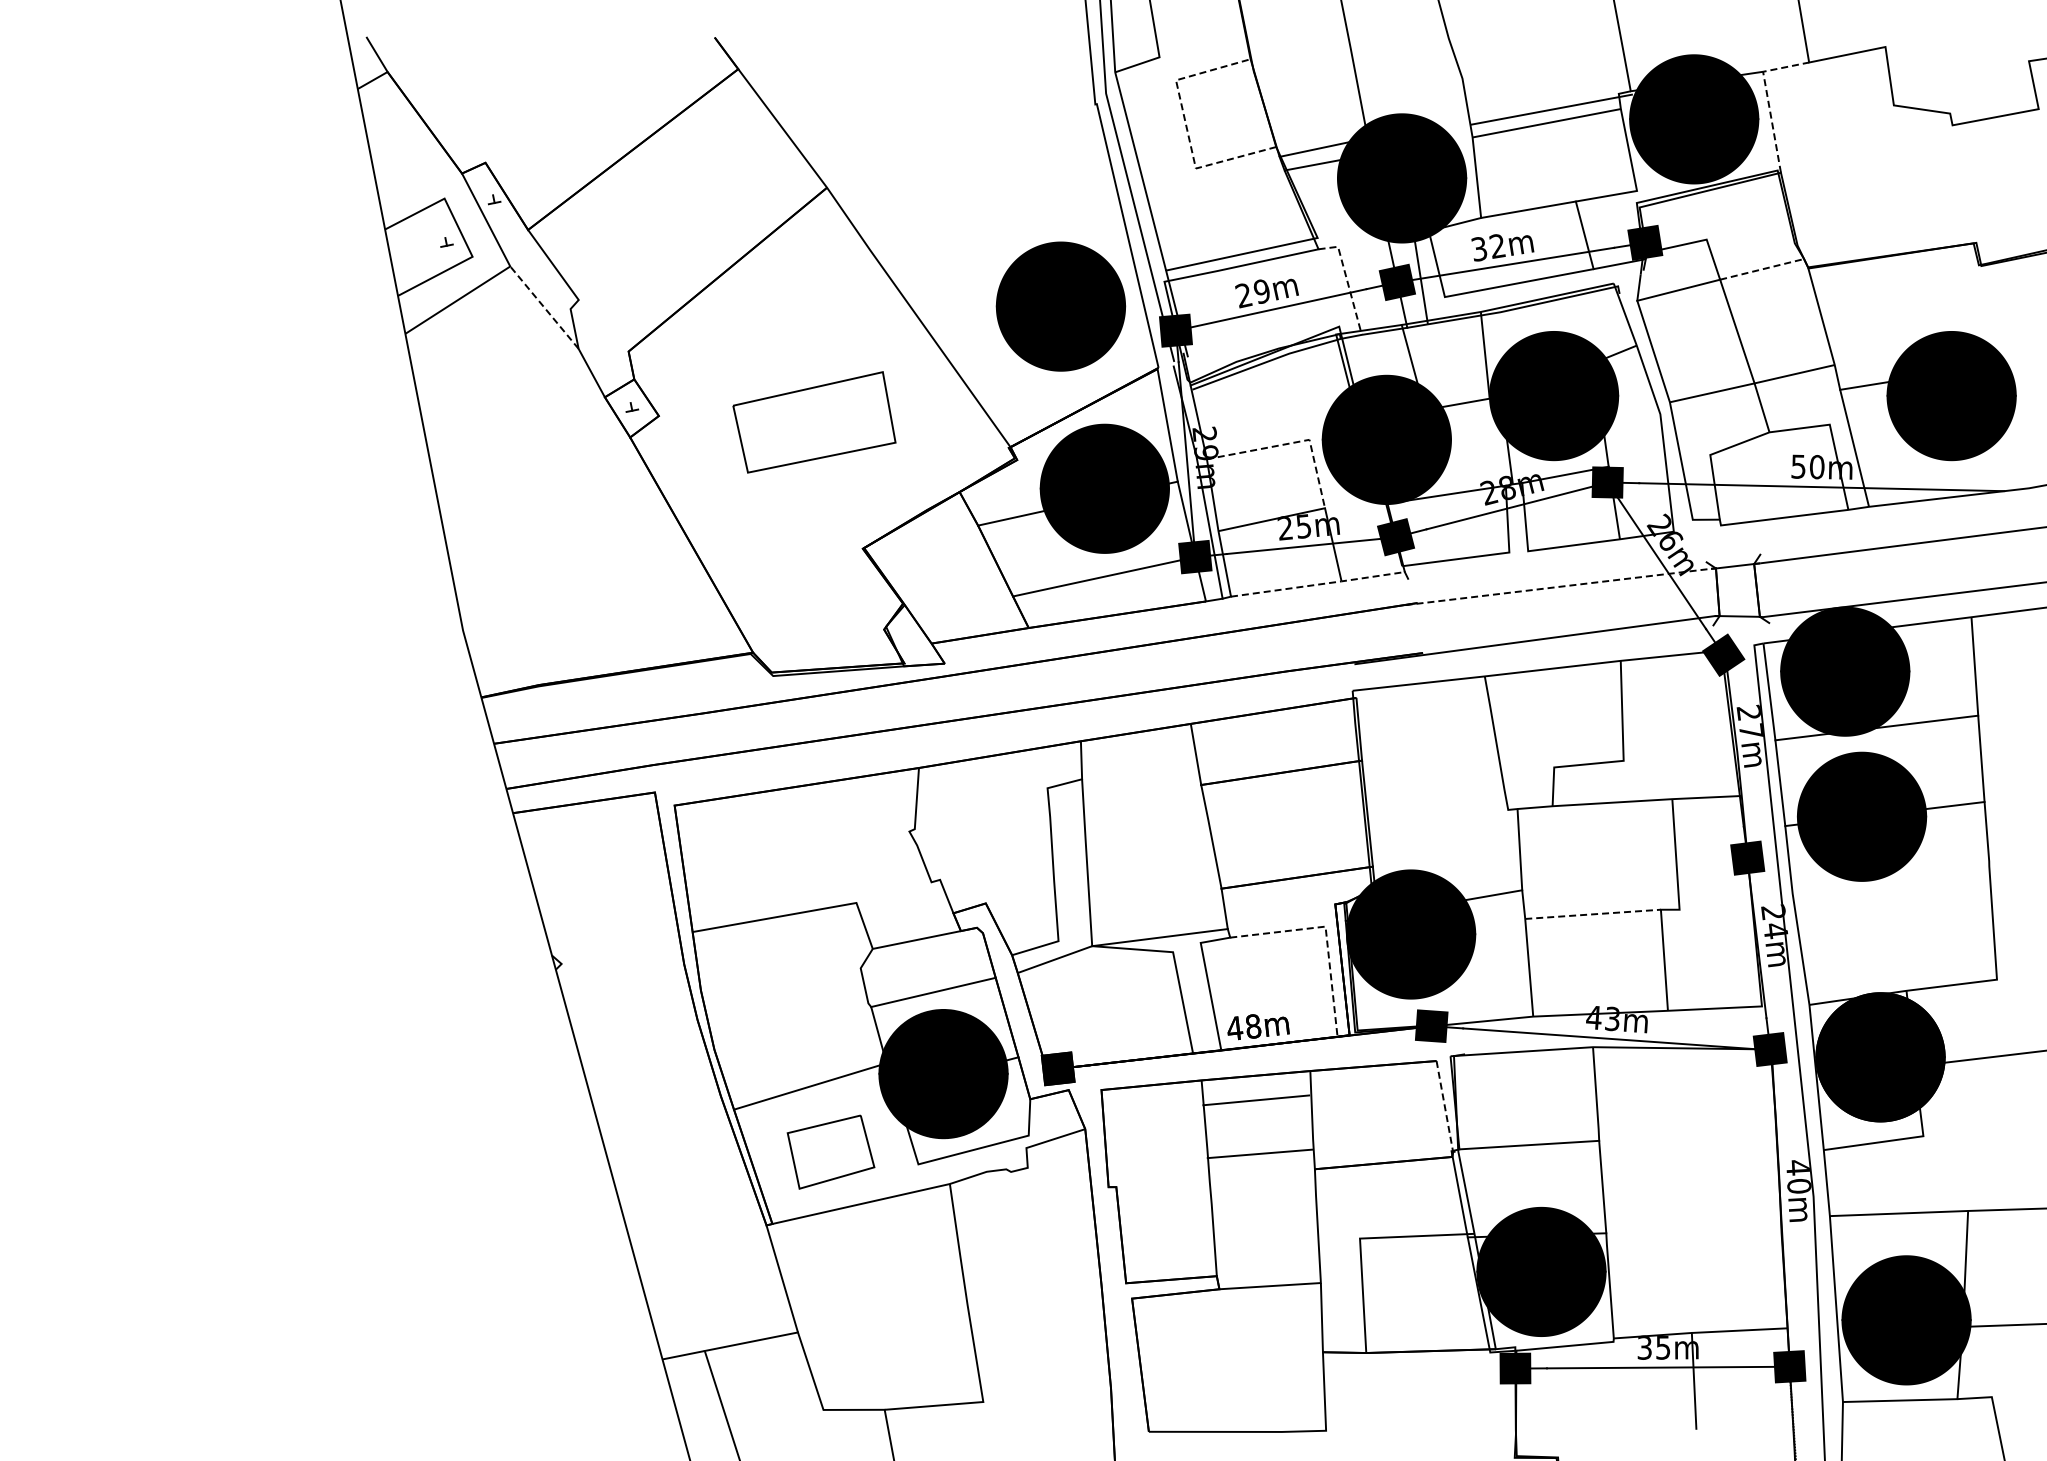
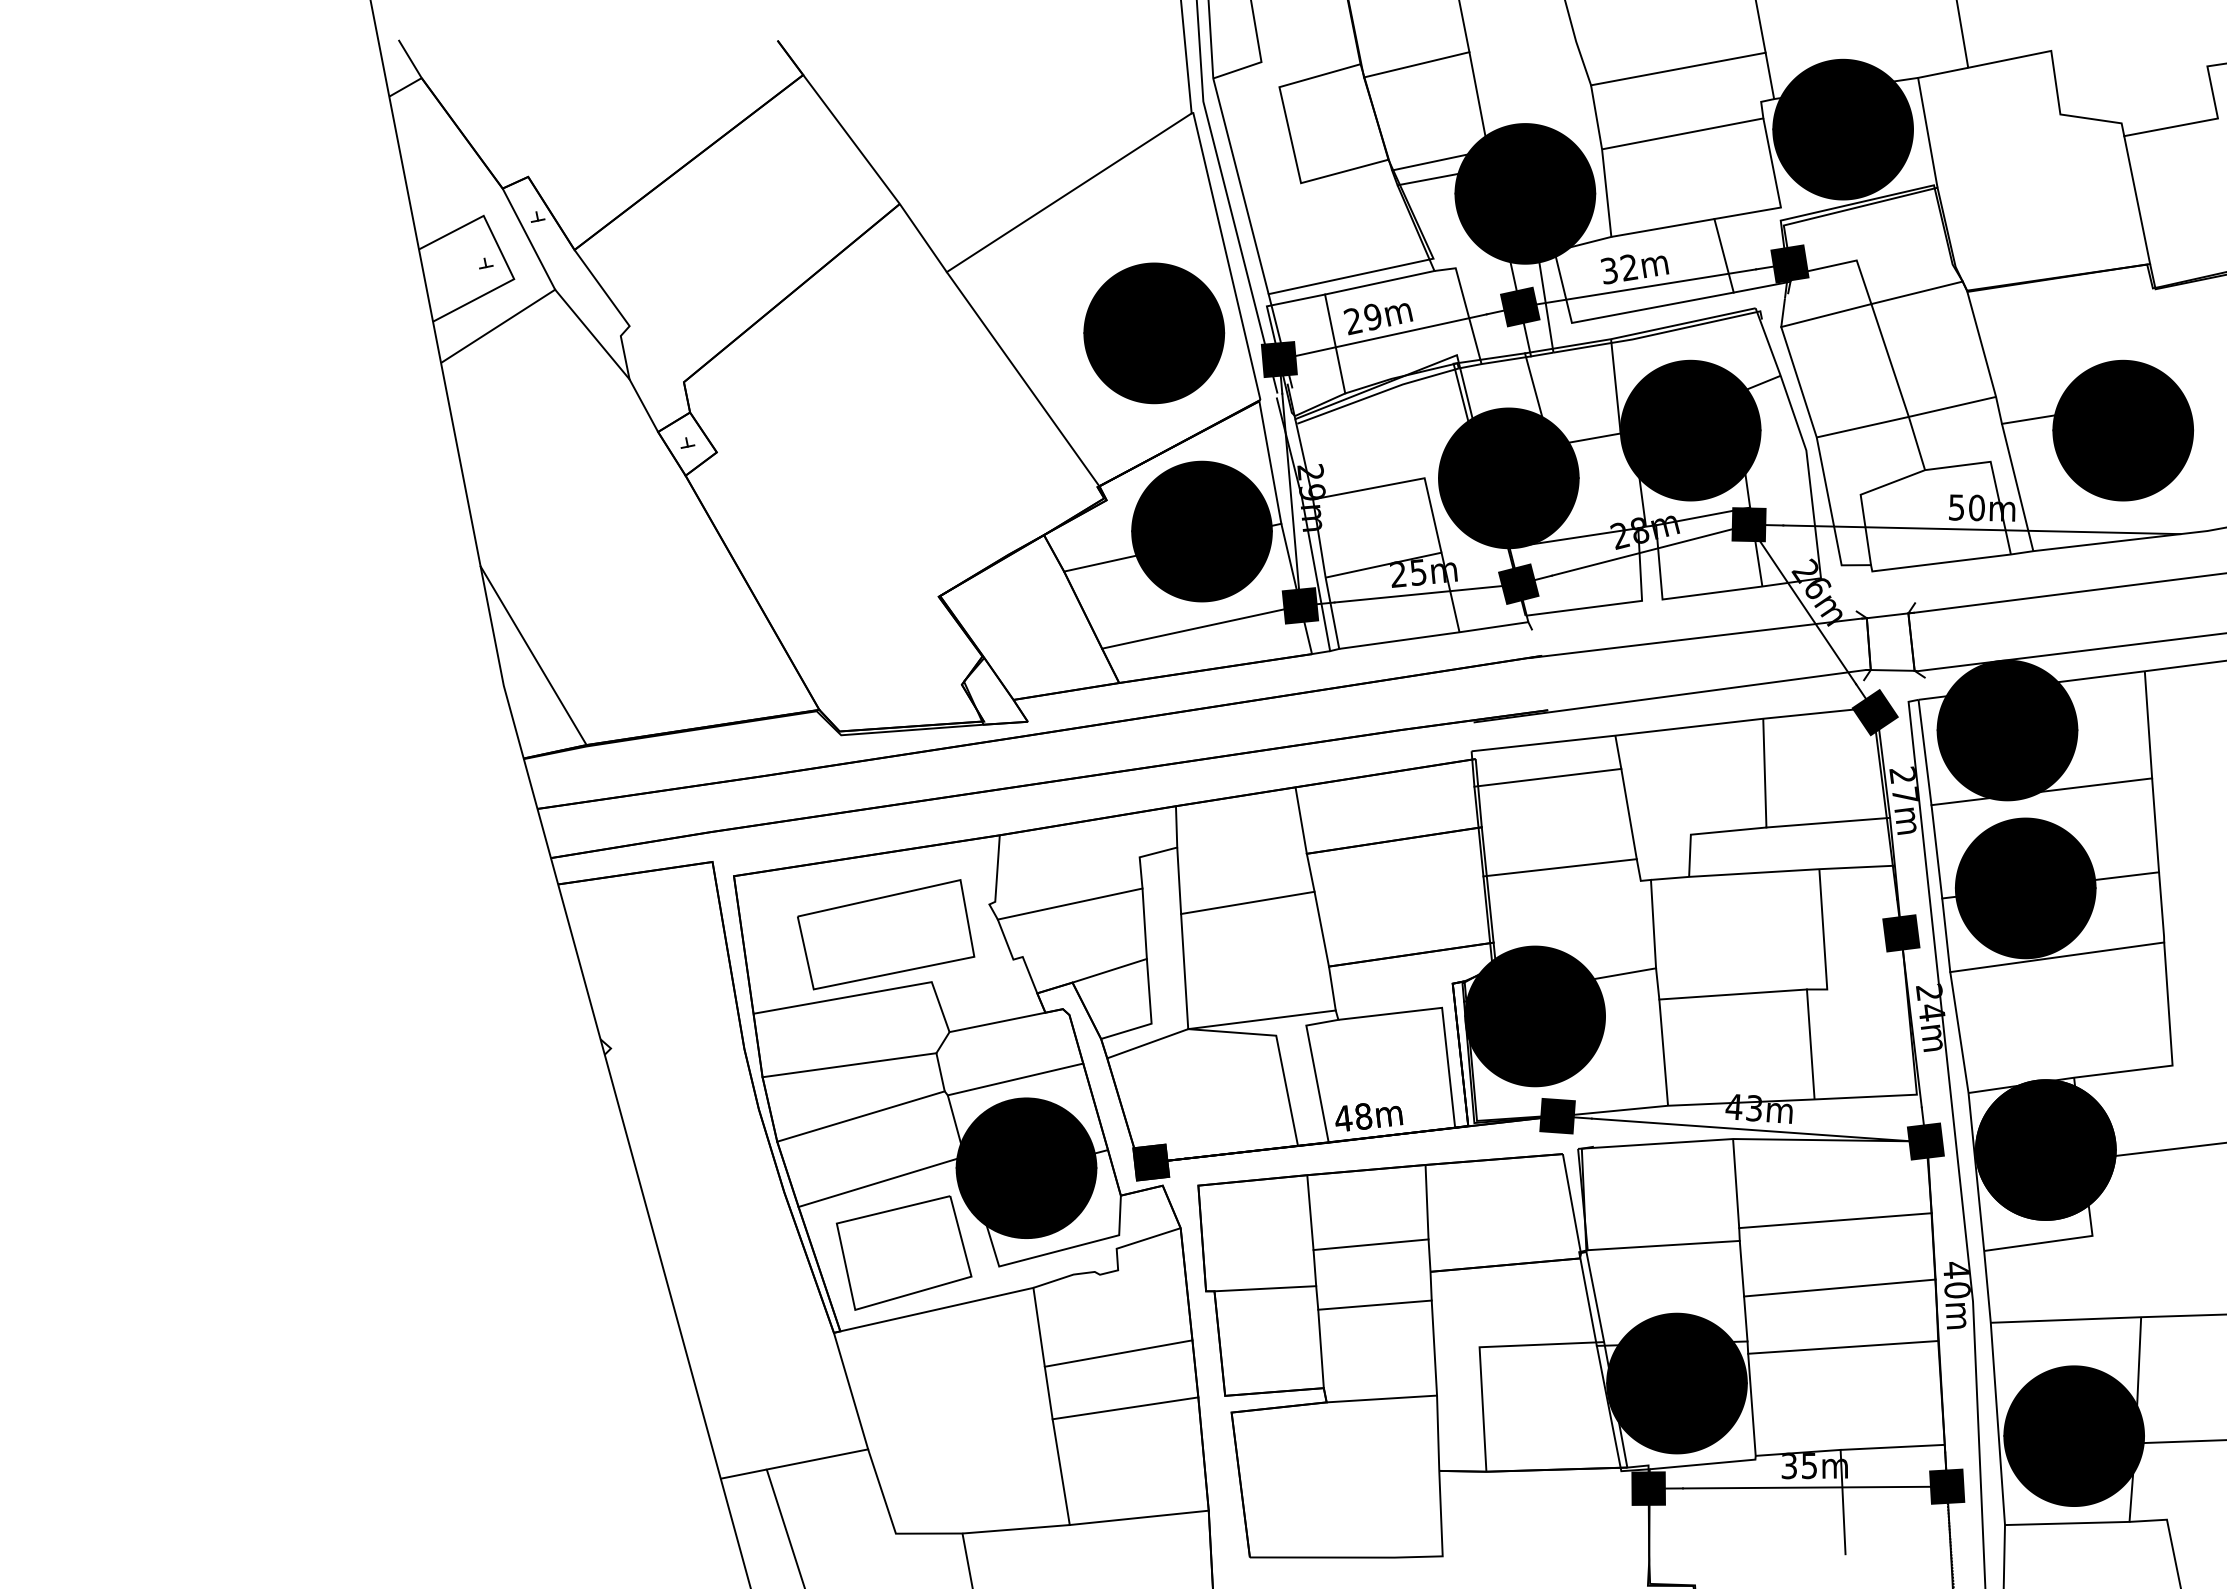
line: (1301, 59) -> (1415, 64), added
line: (1767, 98) -> (1922, 106), dashed -> solid
line: (1551, 109) -> (1678, 68), moved
line: (1186, 126) -> (1290, 137), dashed -> solid
line: (982, 177) -> (1068, 192), added
line: (1964, 183) -> (2137, 199), added
line: (1762, 269) -> (1917, 292), dashed -> solid
line: (1347, 281) -> (1465, 306), dashed -> solid
line: (544, 307) -> (592, 334), dashed -> solid
line: (1226, 315) -> (1334, 343), added
part: (814, 422) -> (886, 934), moved
line: (1293, 442) -> (1407, 481), dashed -> solid
line: (1318, 584) -> (1434, 635), dashed -> solid
line: (1558, 586) -> (1695, 637), dashed -> solid
line: (490, 602) -> (533, 655), added
line: (1422, 715) -> (1547, 778), added
line: (1680, 755) -> (1828, 821), added
line: (1433, 797) -> (1559, 867), added
line: (1146, 829) -> (1247, 902), added
line: (983, 830) -> (1069, 903), added
line: (1890, 879) -> (2056, 956), added
line: (1019, 892) -> (1109, 970), added
line: (1593, 914) -> (1733, 994), dashed -> solid
line: (1326, 933) -> (1443, 1015), dashed -> solid
line: (780, 979) -> (849, 1065), added
line: (791, 1026) -> (861, 1116), added
line: (1256, 1100) -> (1371, 1244), moved
line: (1445, 1109) -> (1572, 1206), dashed -> solid
line: (1686, 1122) -> (1834, 1220), added
part: (830, 1152) -> (903, 1253), size x1.43
line: (1259, 1153) -> (1374, 1304), moved
line: (1691, 1183) -> (1840, 1287), added
line: (1162, 1184) -> (1264, 1288), added
line: (1693, 1238) -> (1842, 1347), added
line: (1028, 1244) -> (1118, 1353), added
line: (1034, 1294) -> (1125, 1408), added
line: (1047, 1395) -> (1139, 1517), added

